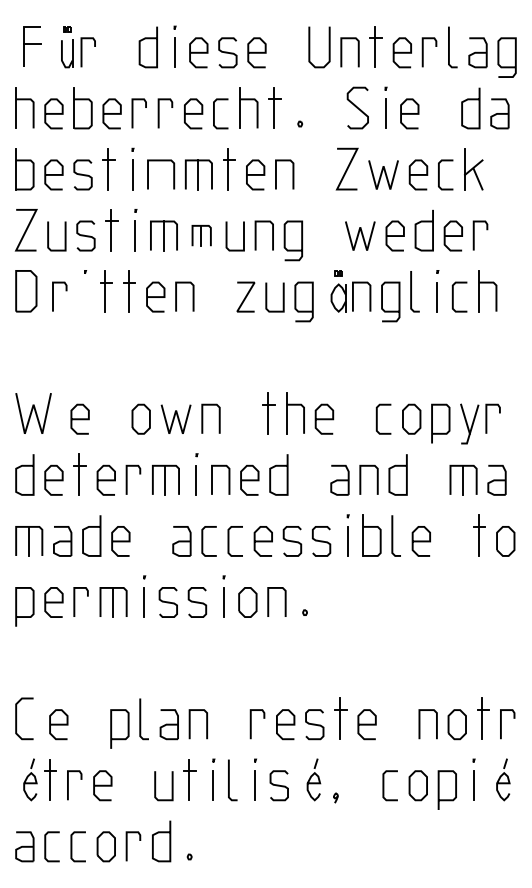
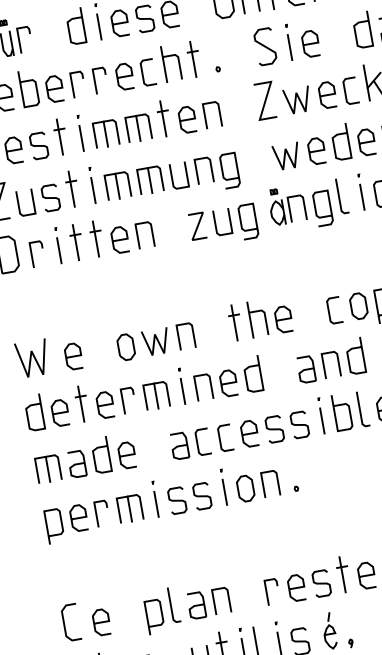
line: (160, 174) -> (105, 133), added
part: (201, 235) -> (150, 180), size x1.43
line: (84, 296) -> (58, 250), added

